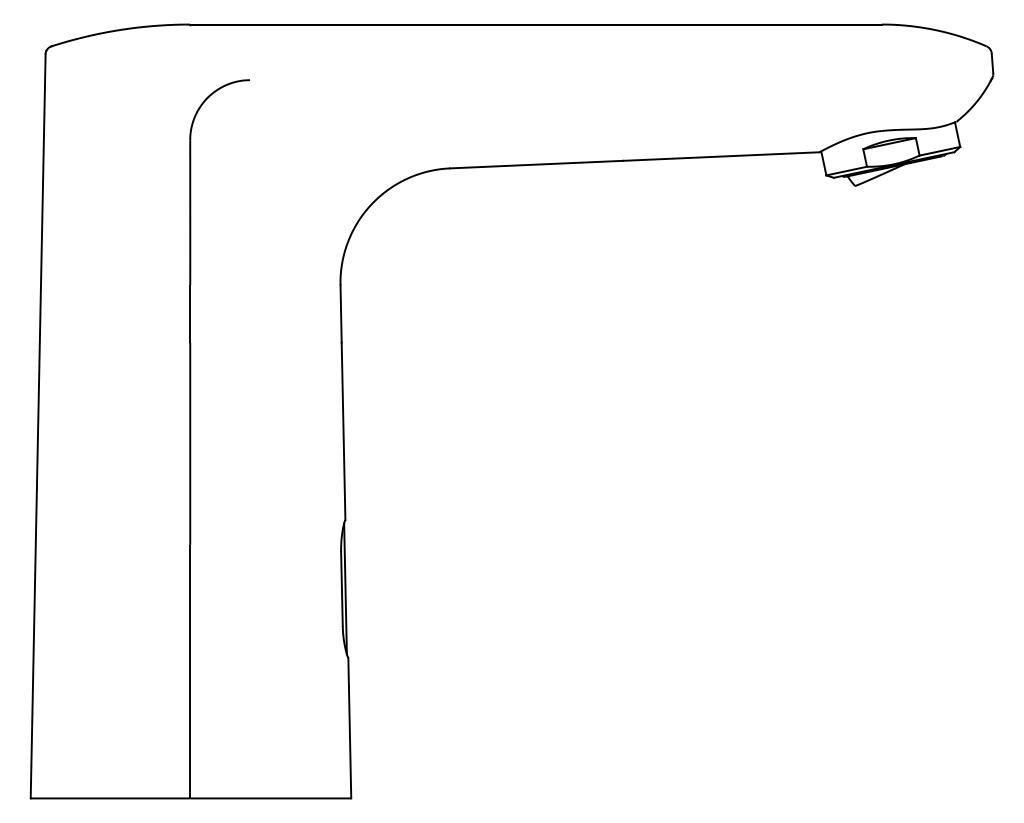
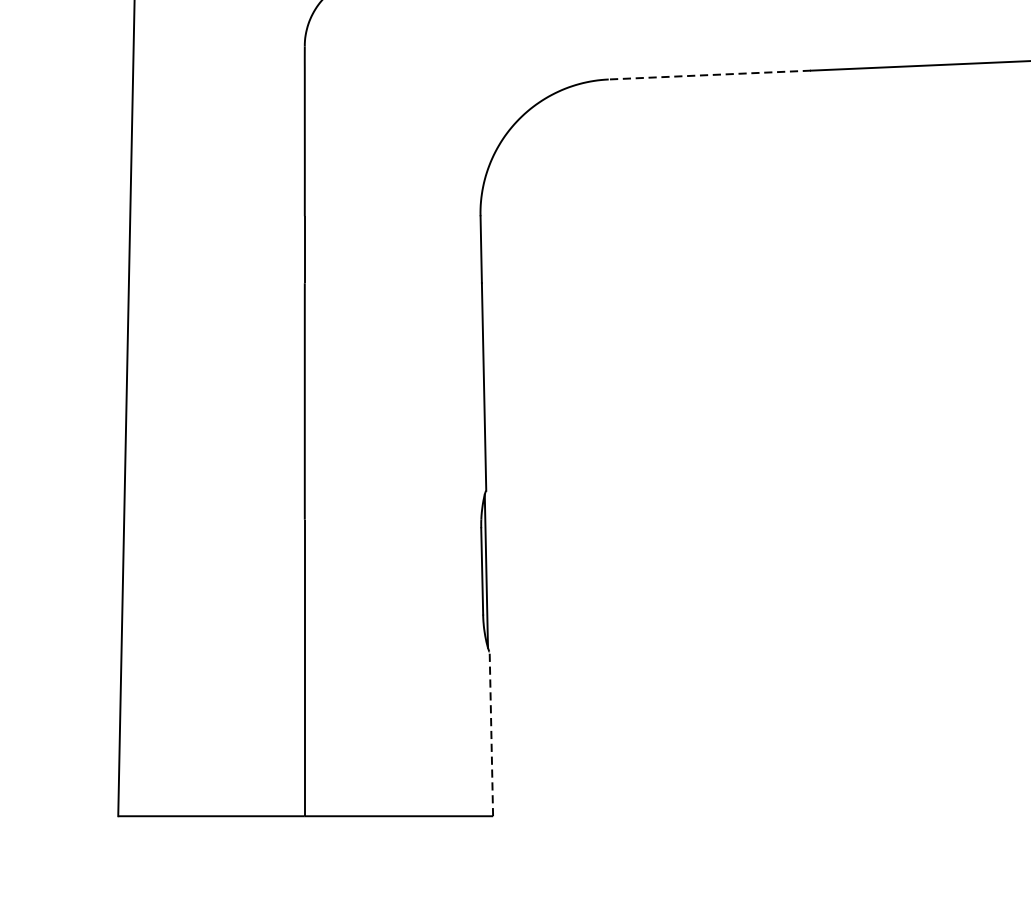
line: (536, 164) -> (709, 74), solid -> dashed
line: (349, 727) -> (491, 733), solid -> dashed

